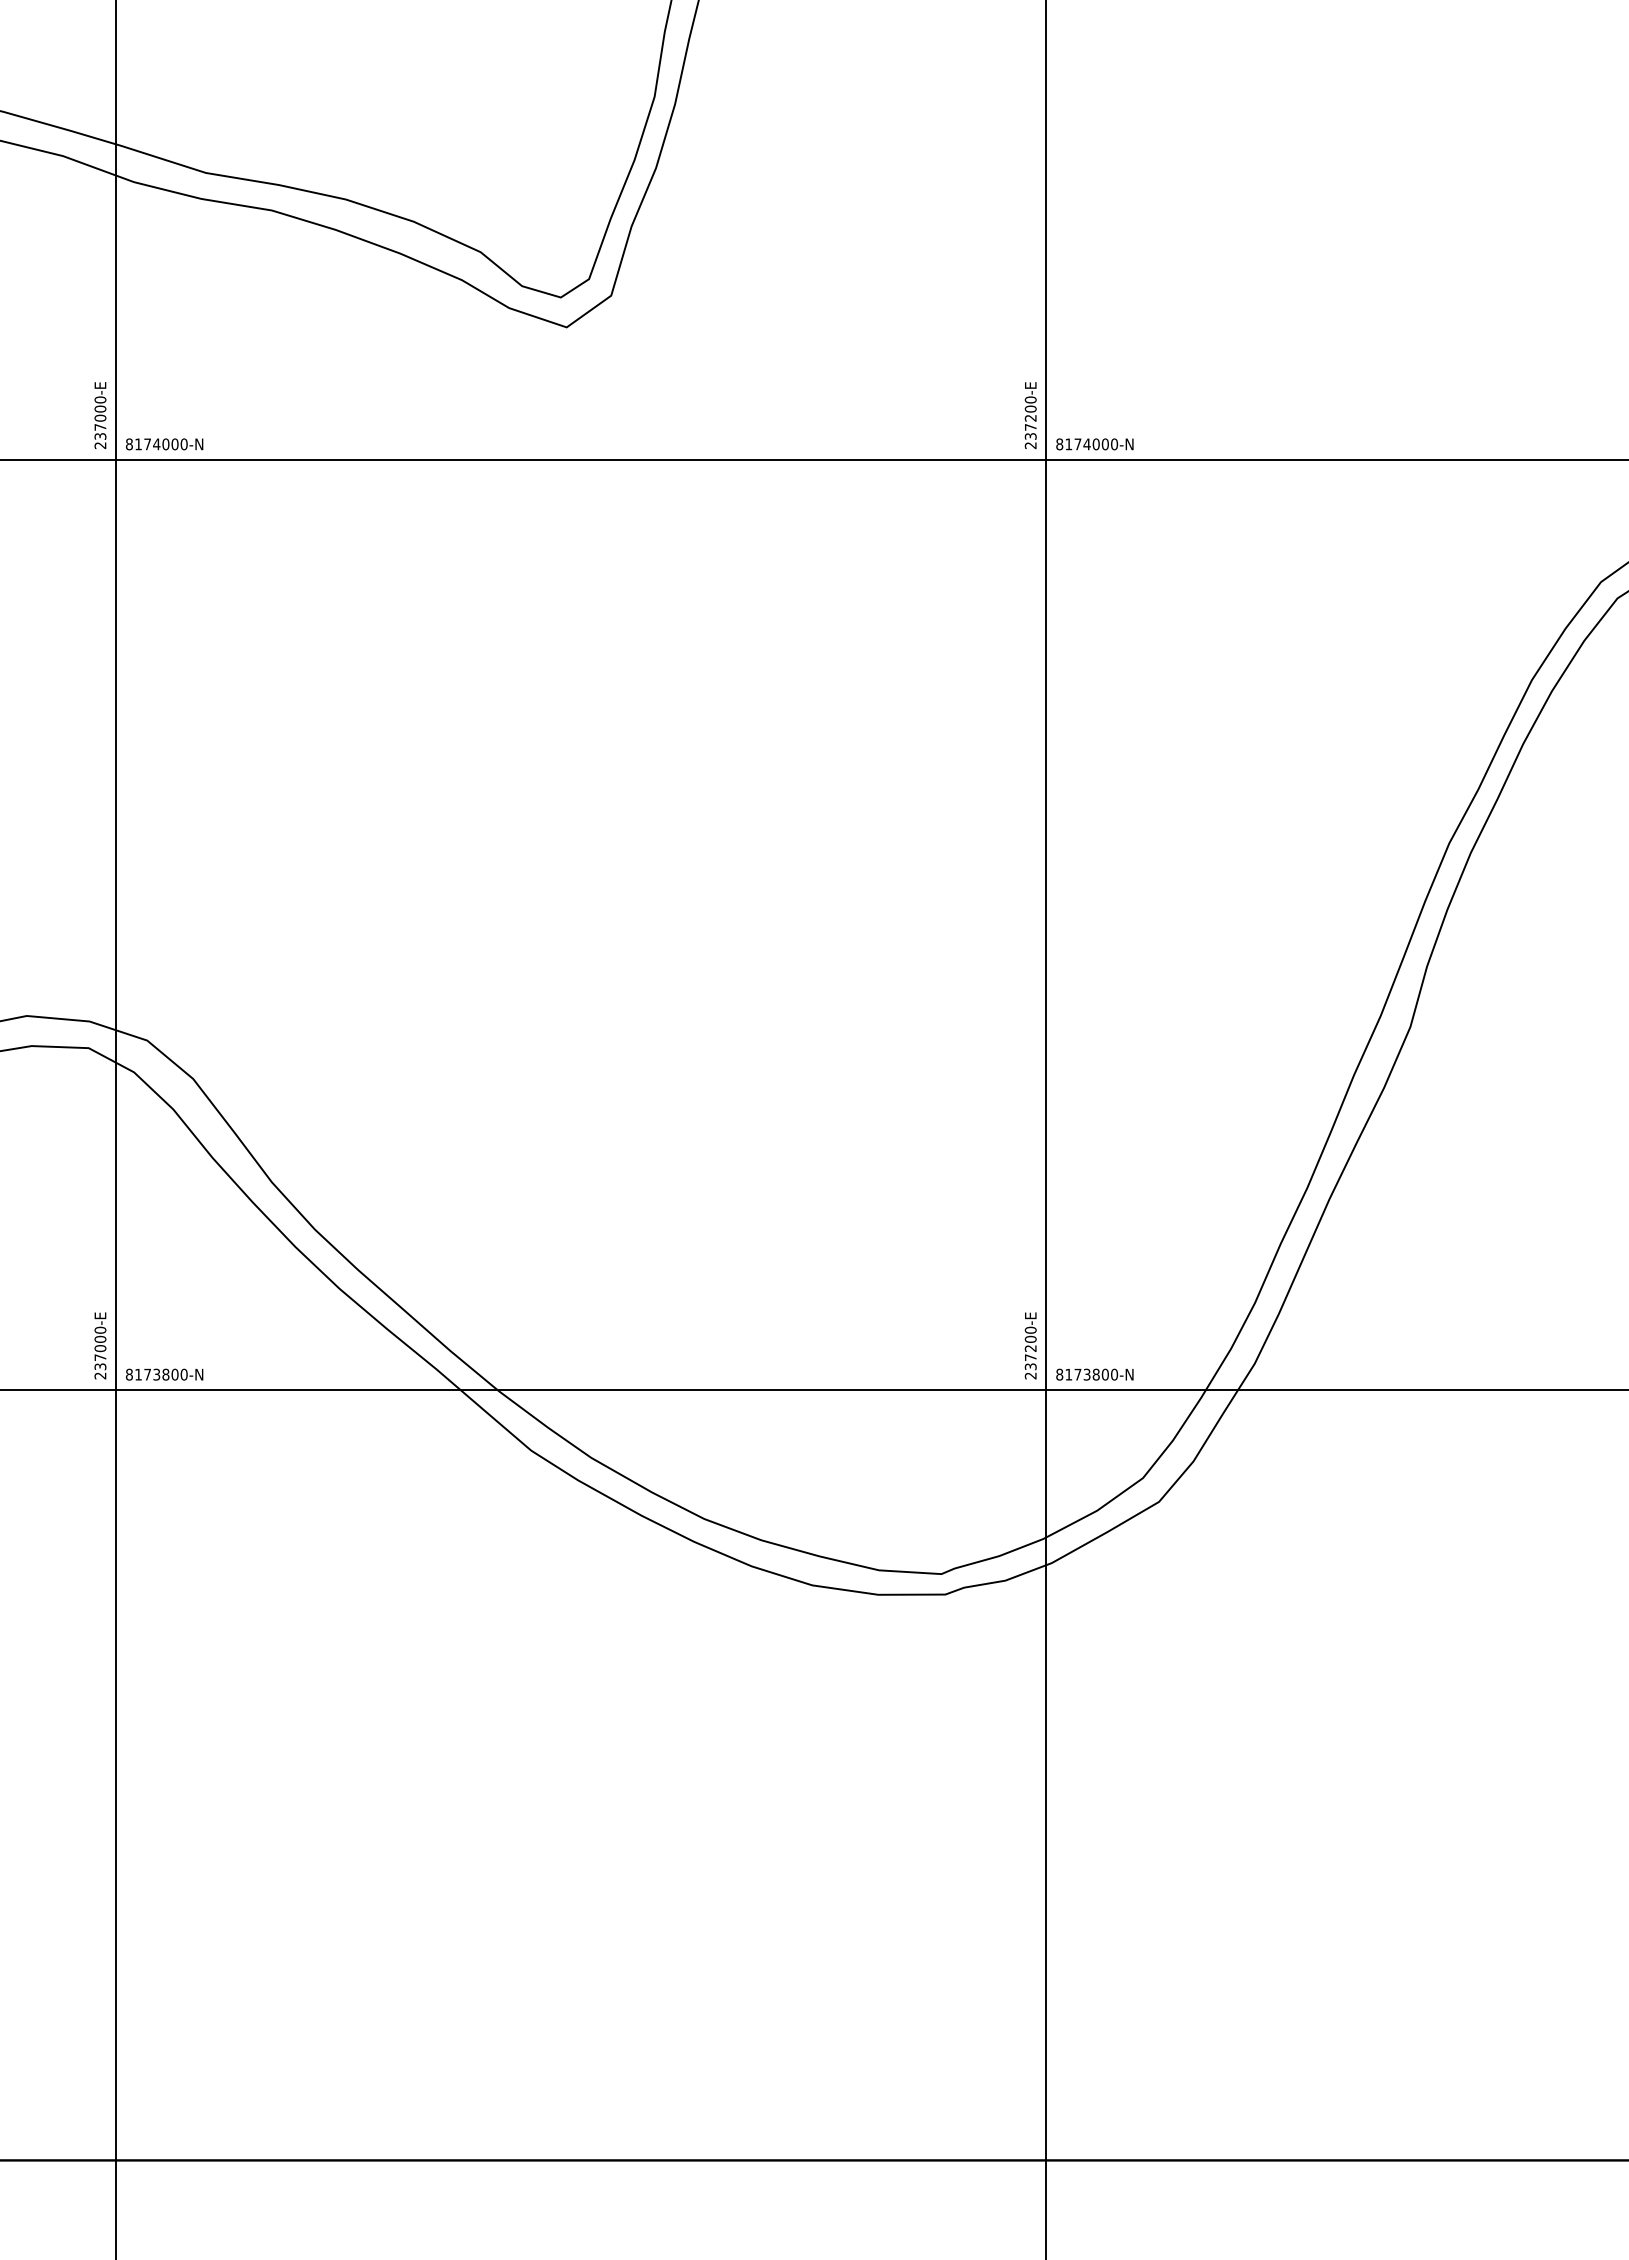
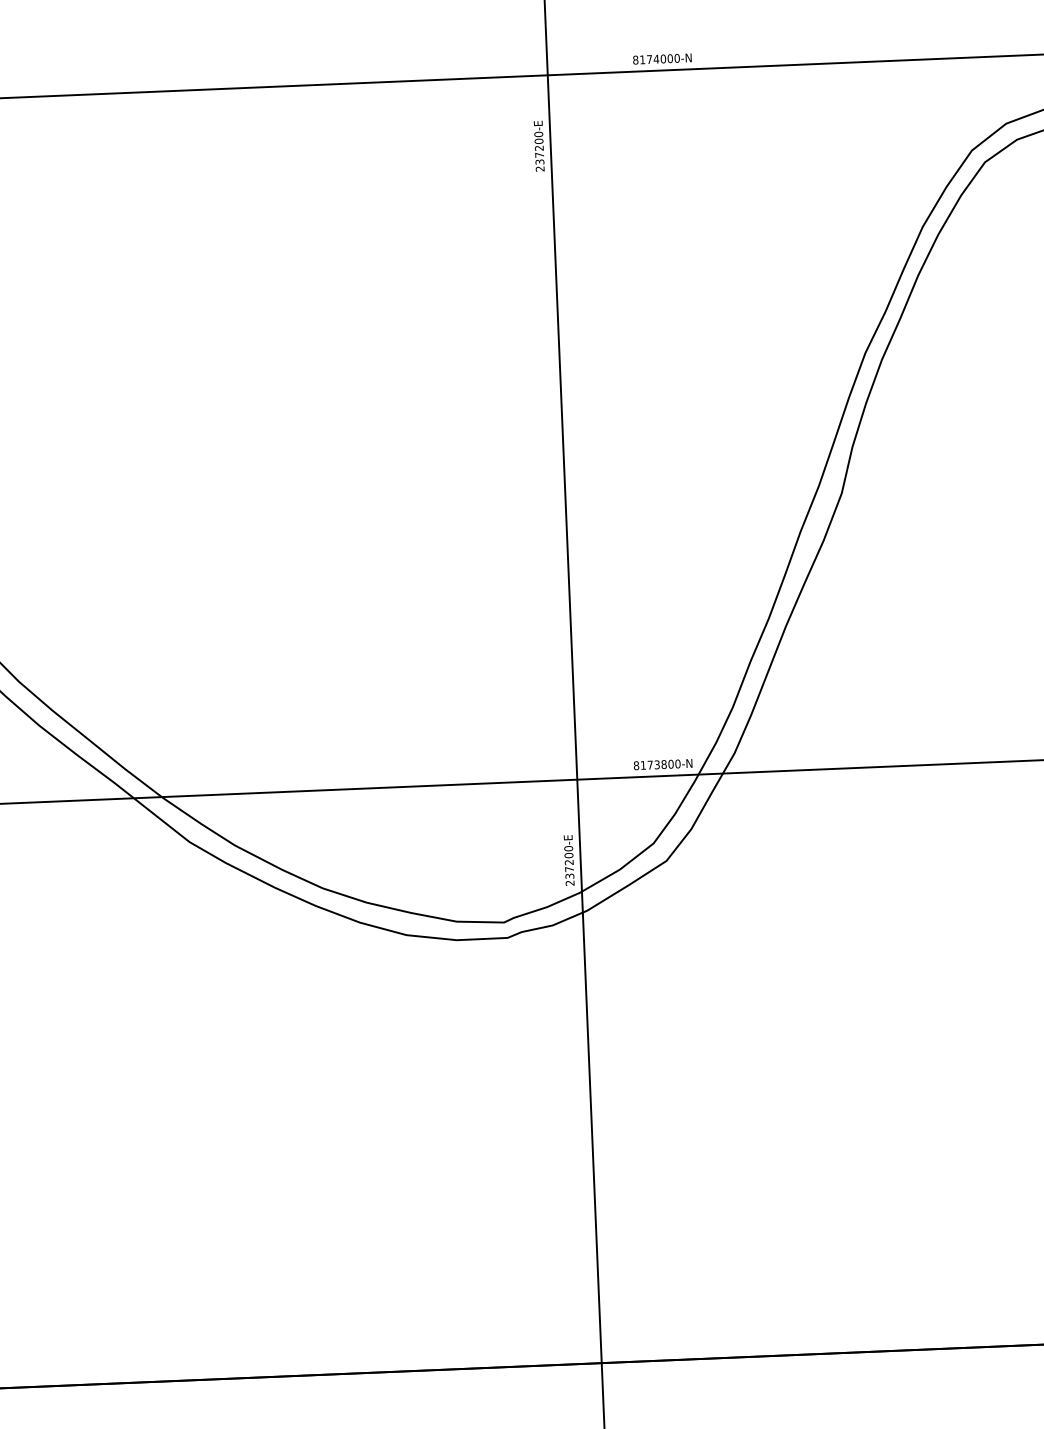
text: (1030, 415) -> (539, 146), moved
text: (1094, 444) -> (662, 59), moved
text: (1030, 1345) -> (568, 860), moved
text: (1094, 1374) -> (662, 764), moved

